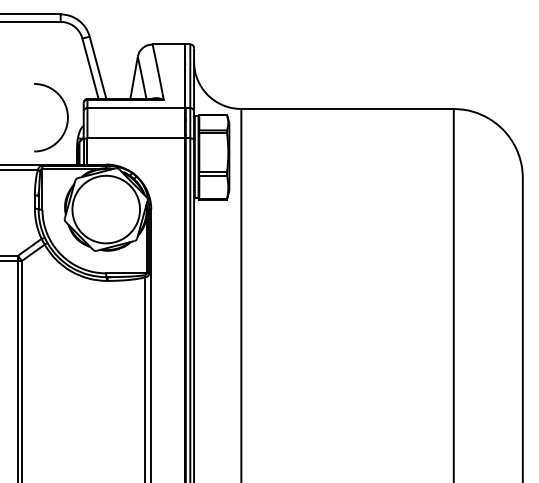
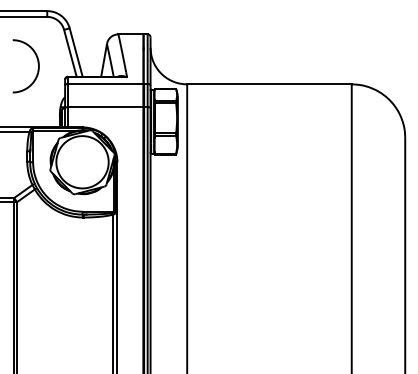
curve: (66, 114) -> (37, 63), moved

